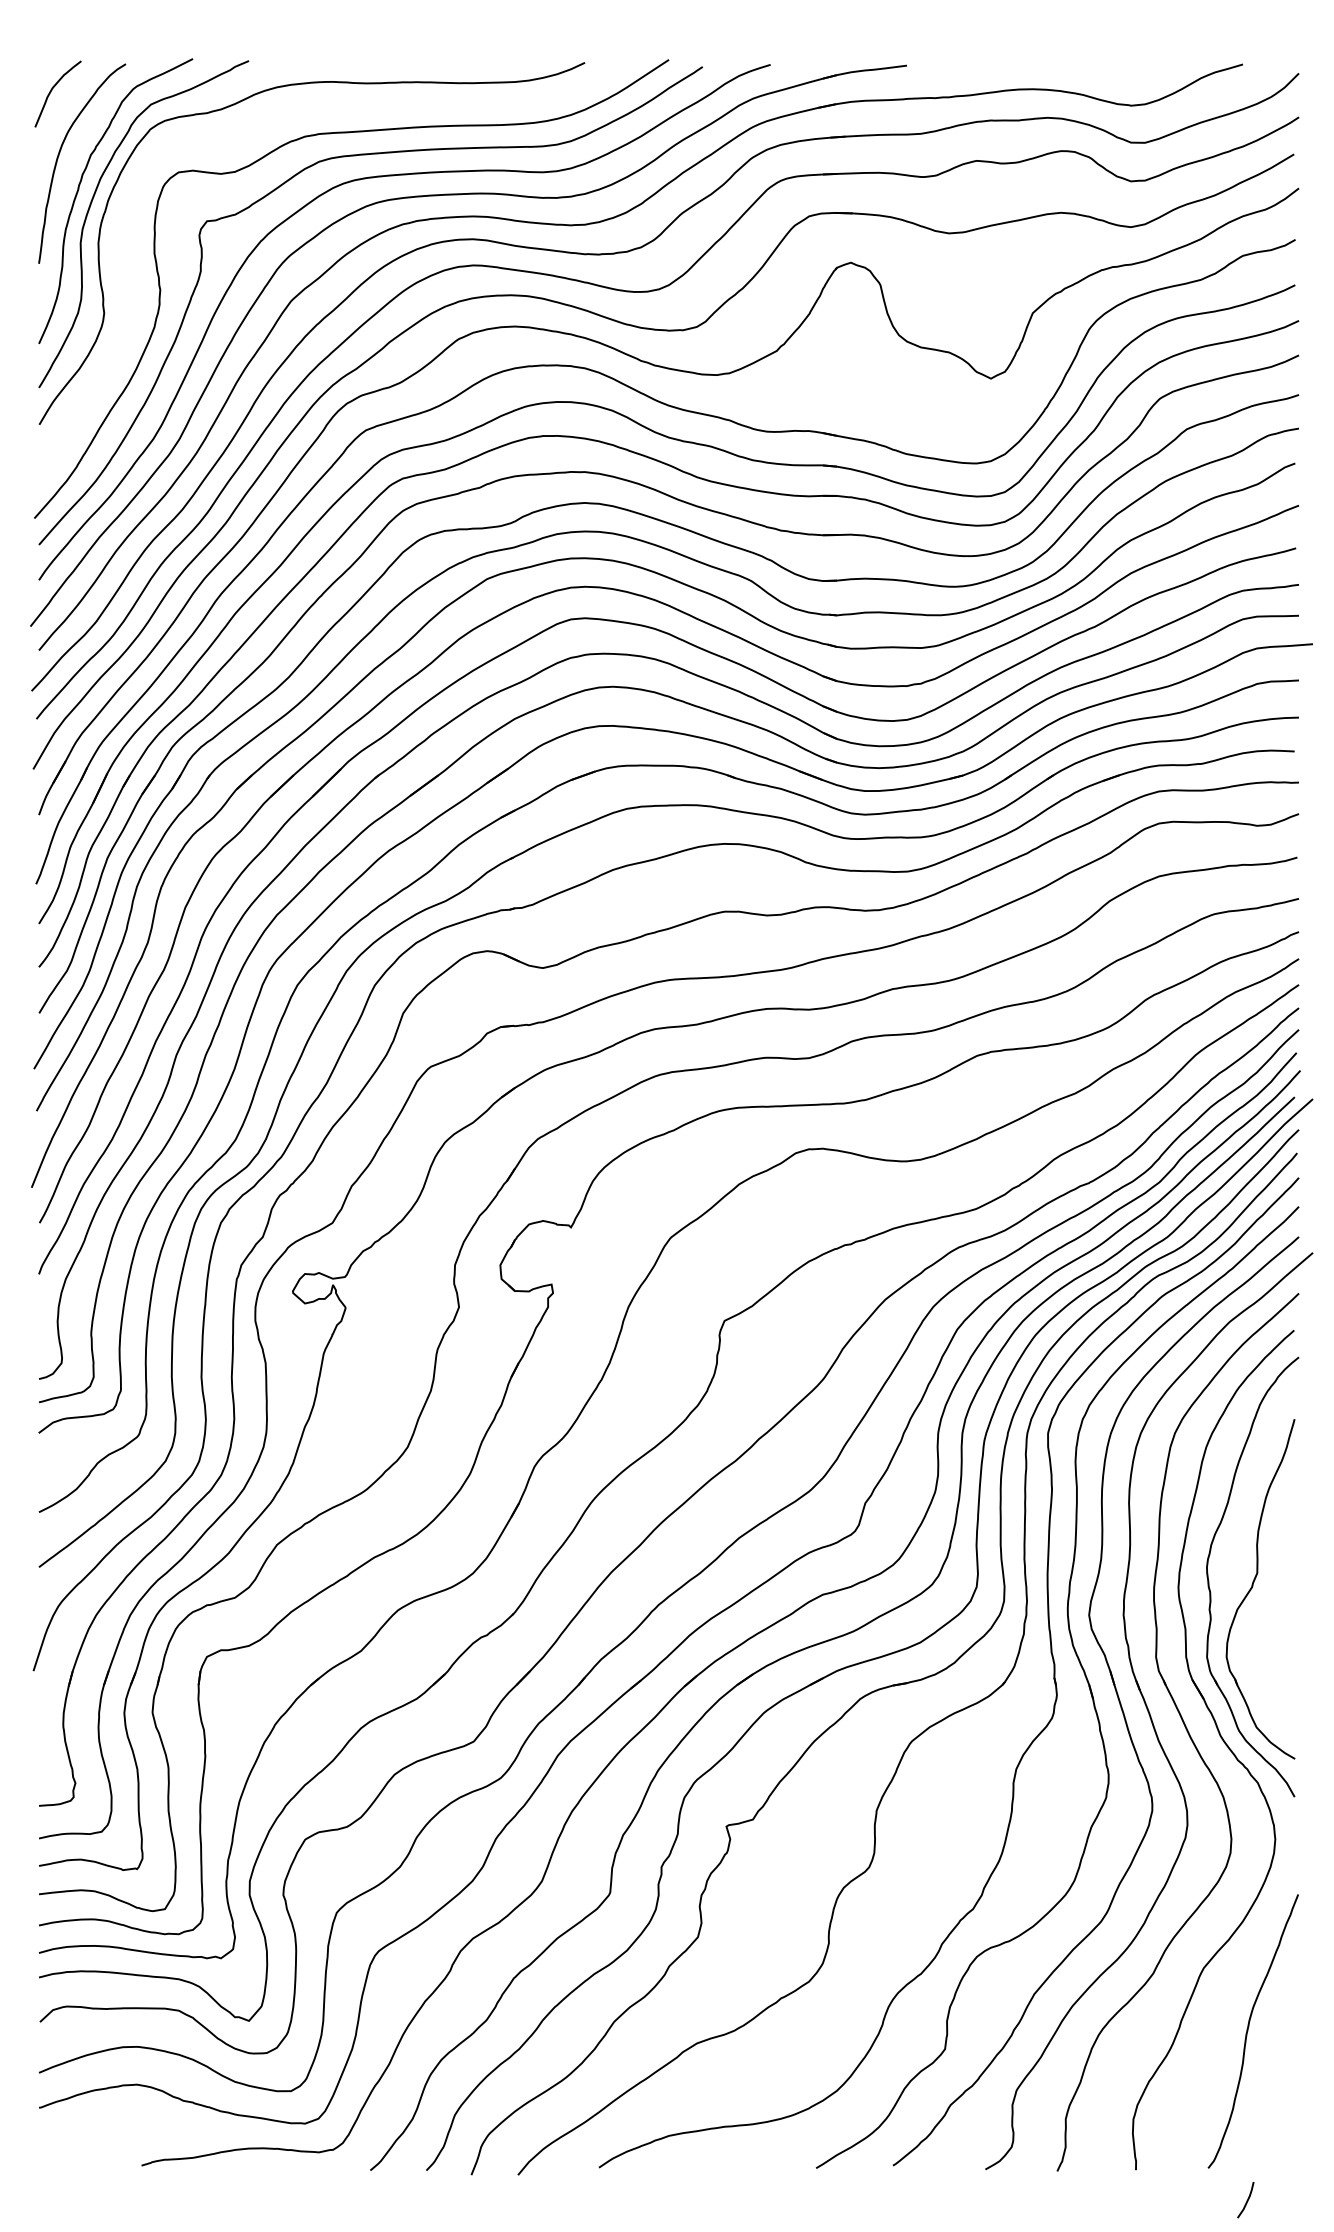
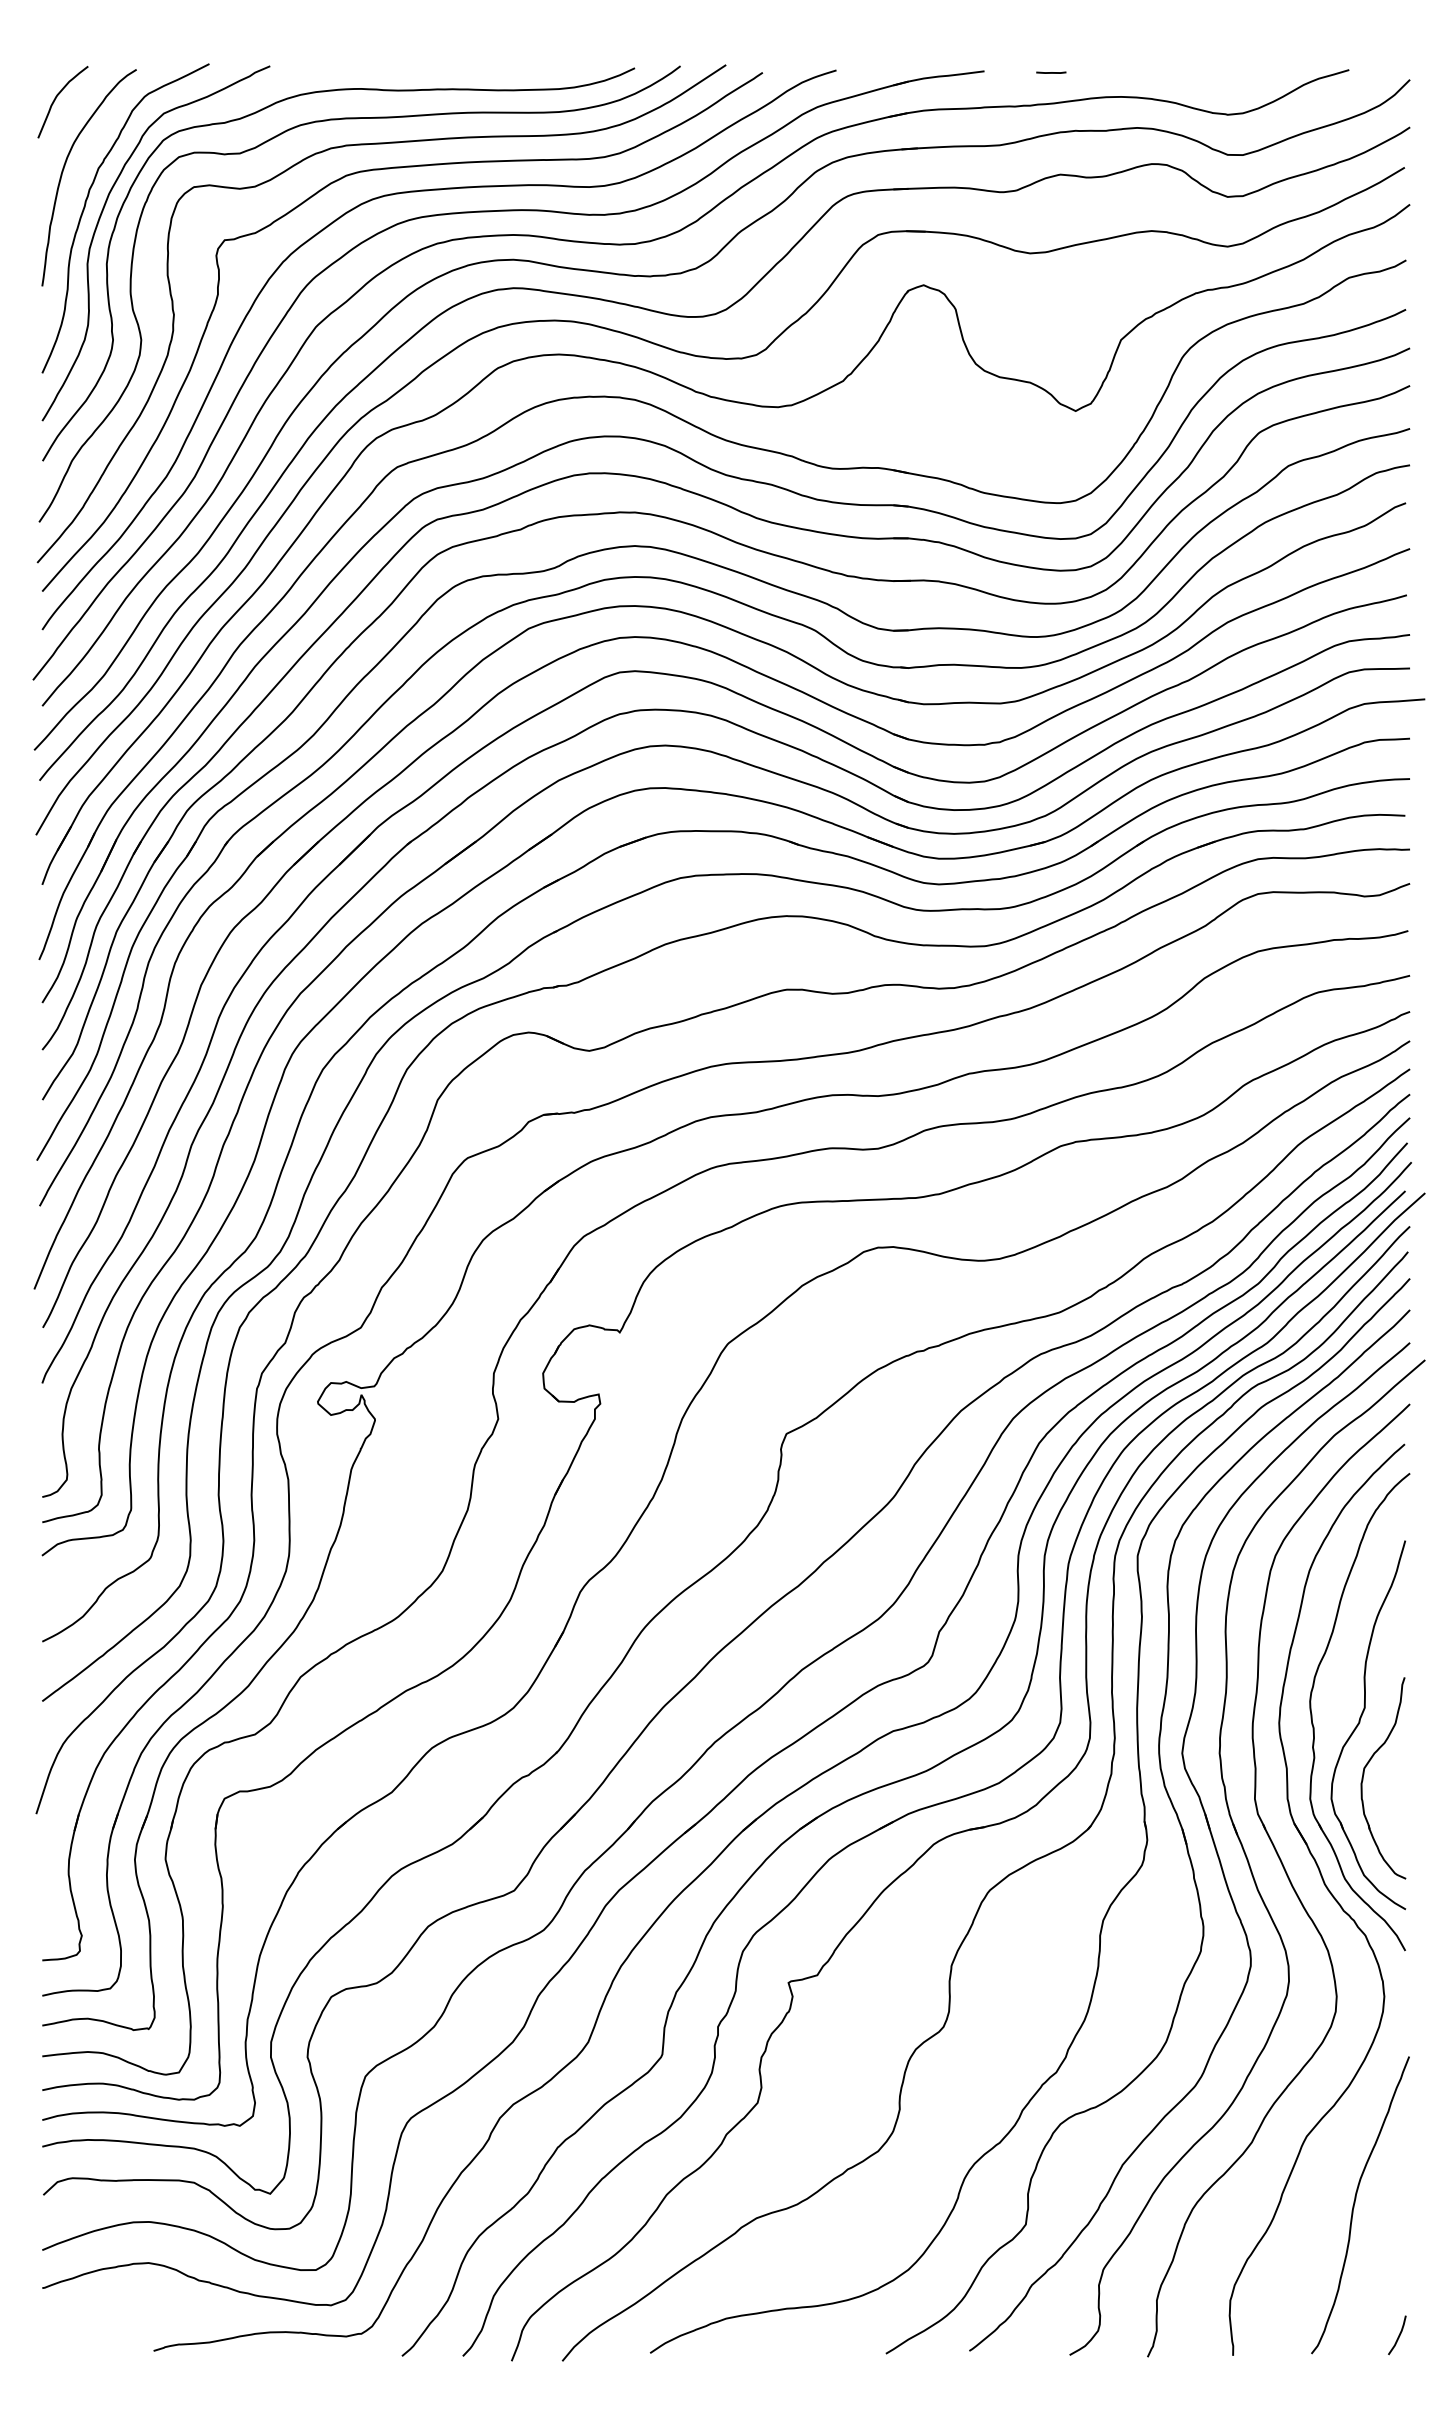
line: (968, 66) -> (1051, 72), added
curve: (329, 110) -> (357, 119), added
part: (1257, 1634) -> (1364, 1774), added
line: (1246, 2200) -> (1398, 2335), moved

